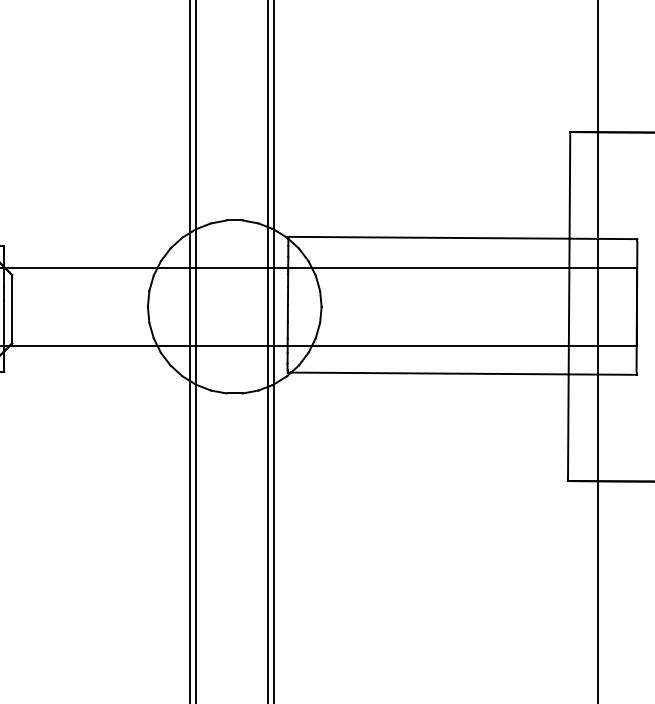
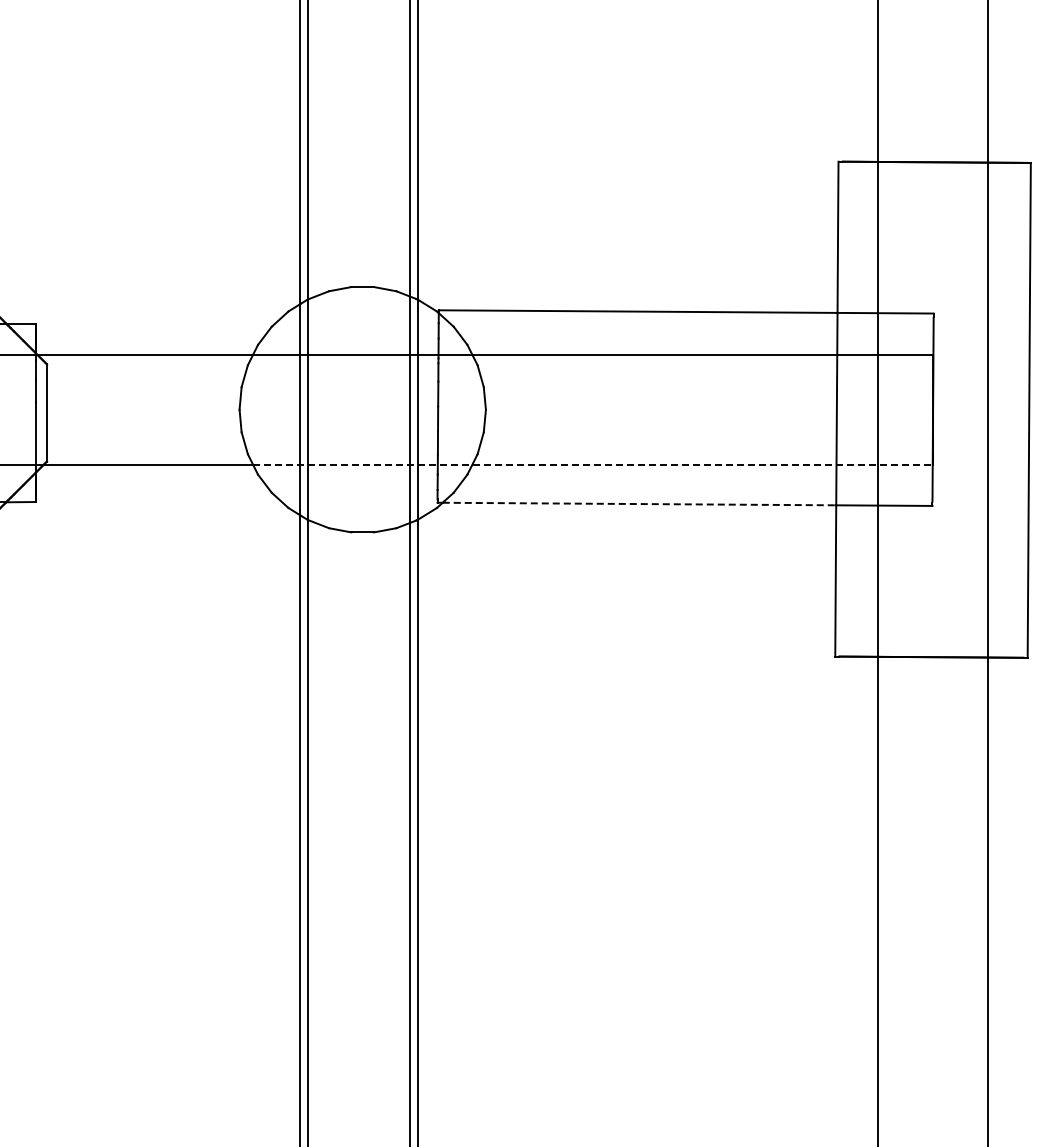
line: (397, 345) -> (593, 464), solid -> dashed
line: (429, 373) -> (639, 504), solid -> dashed

